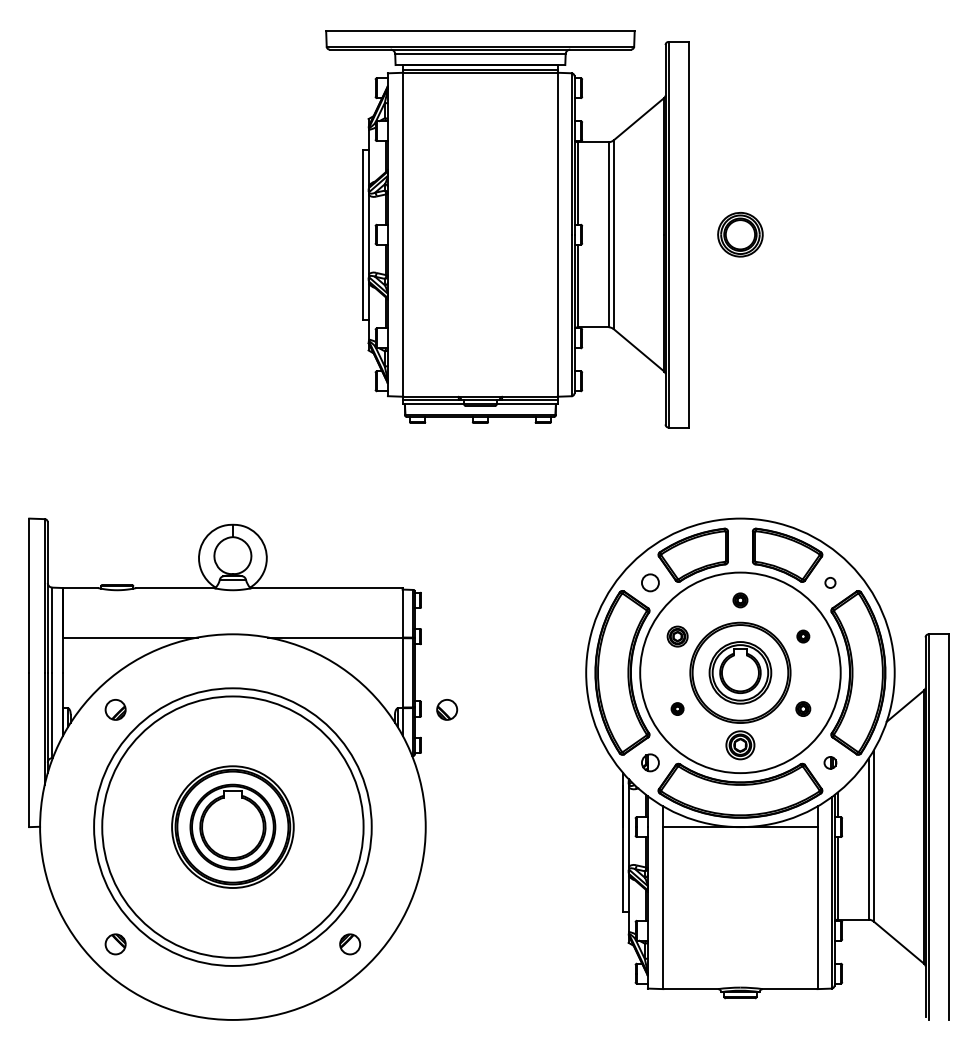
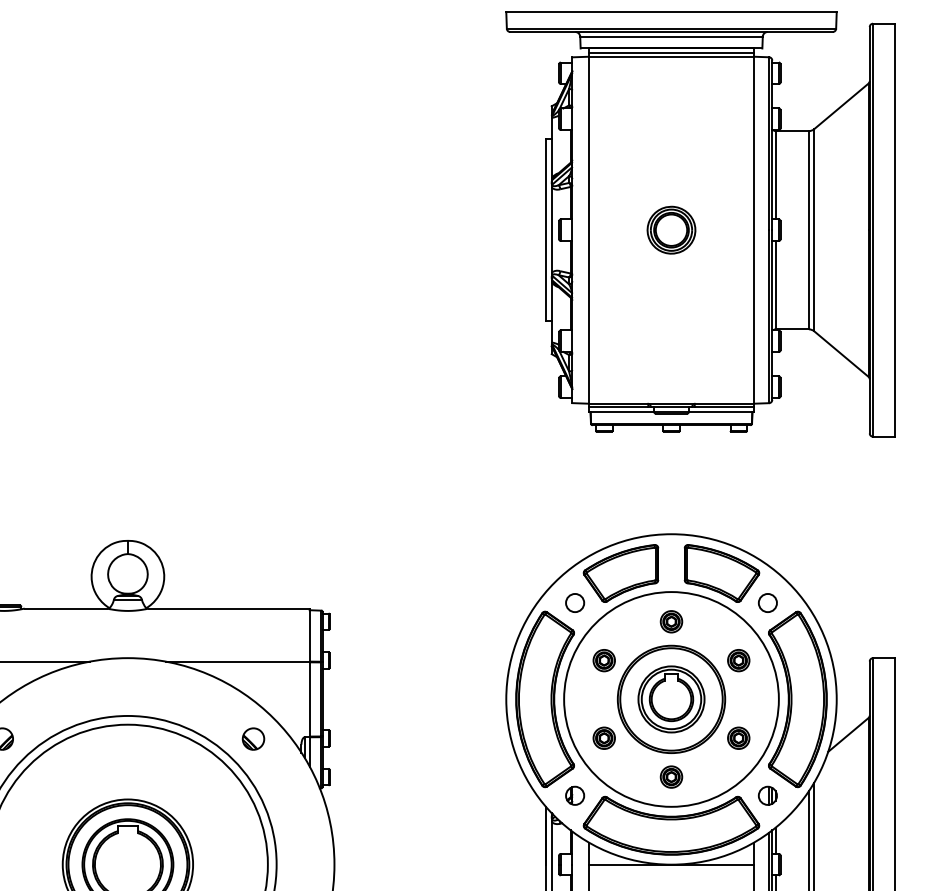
part: (507, 229) -> (700, 224), moved
circle: (830, 582) -> (767, 602), size x1.67
part: (740, 600) -> (671, 621), size x1.43
part: (803, 636) -> (739, 660), size x1.67
part: (677, 708) -> (604, 737), size x1.67
part: (803, 708) -> (739, 737), size x1.43
part: (447, 709) -> (253, 738), moved
part: (740, 745) -> (671, 777), size x0.71
part: (830, 762) -> (767, 795), size x1.43

